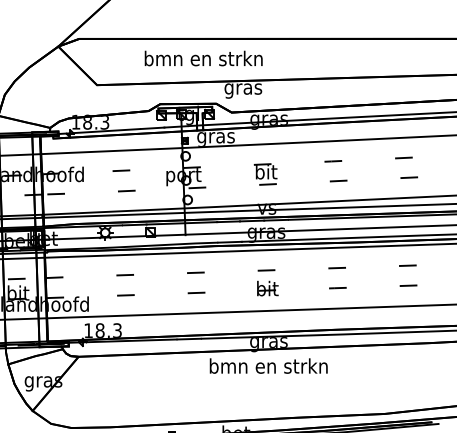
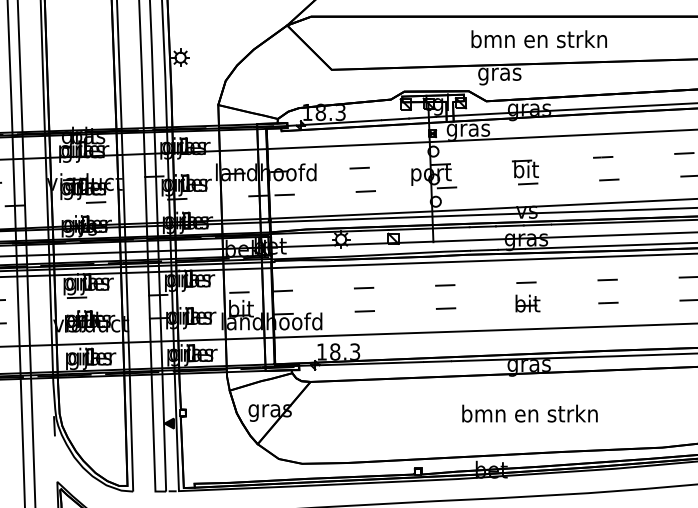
text: (203, 58) -> (538, 39), moved
text: (268, 365) -> (529, 413), moved

